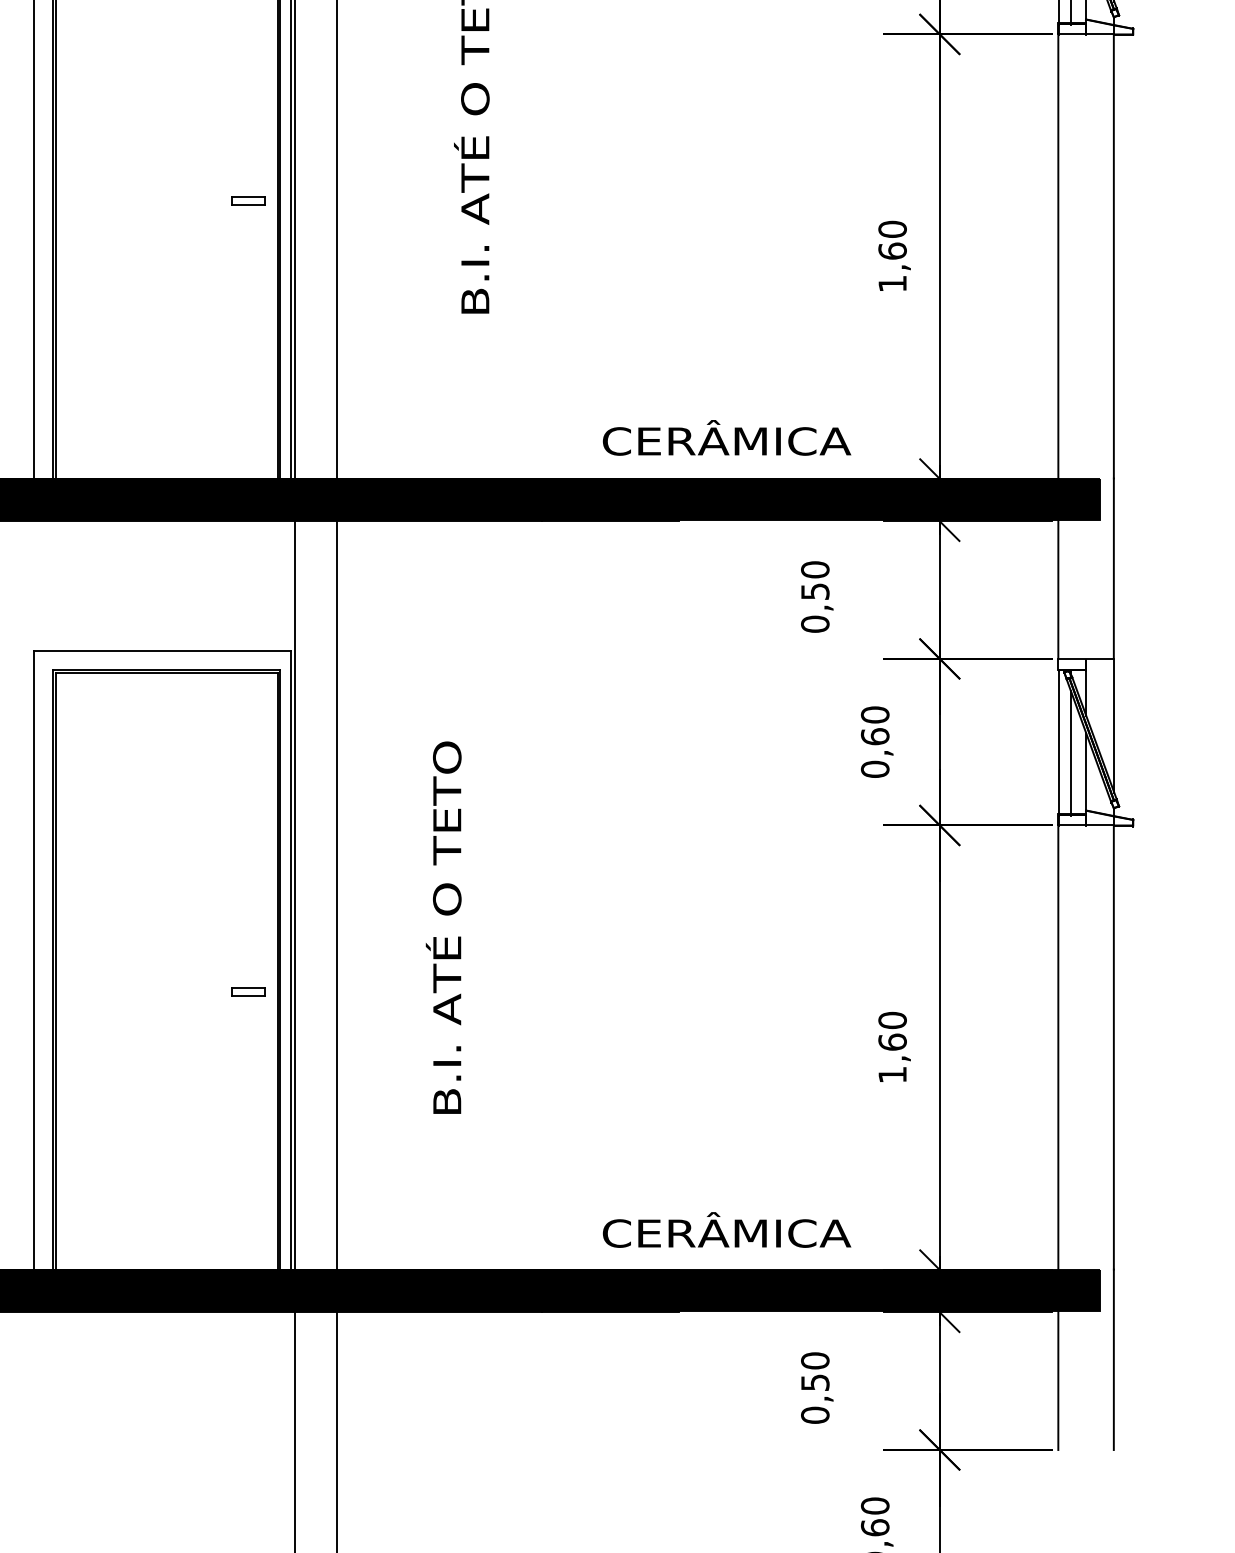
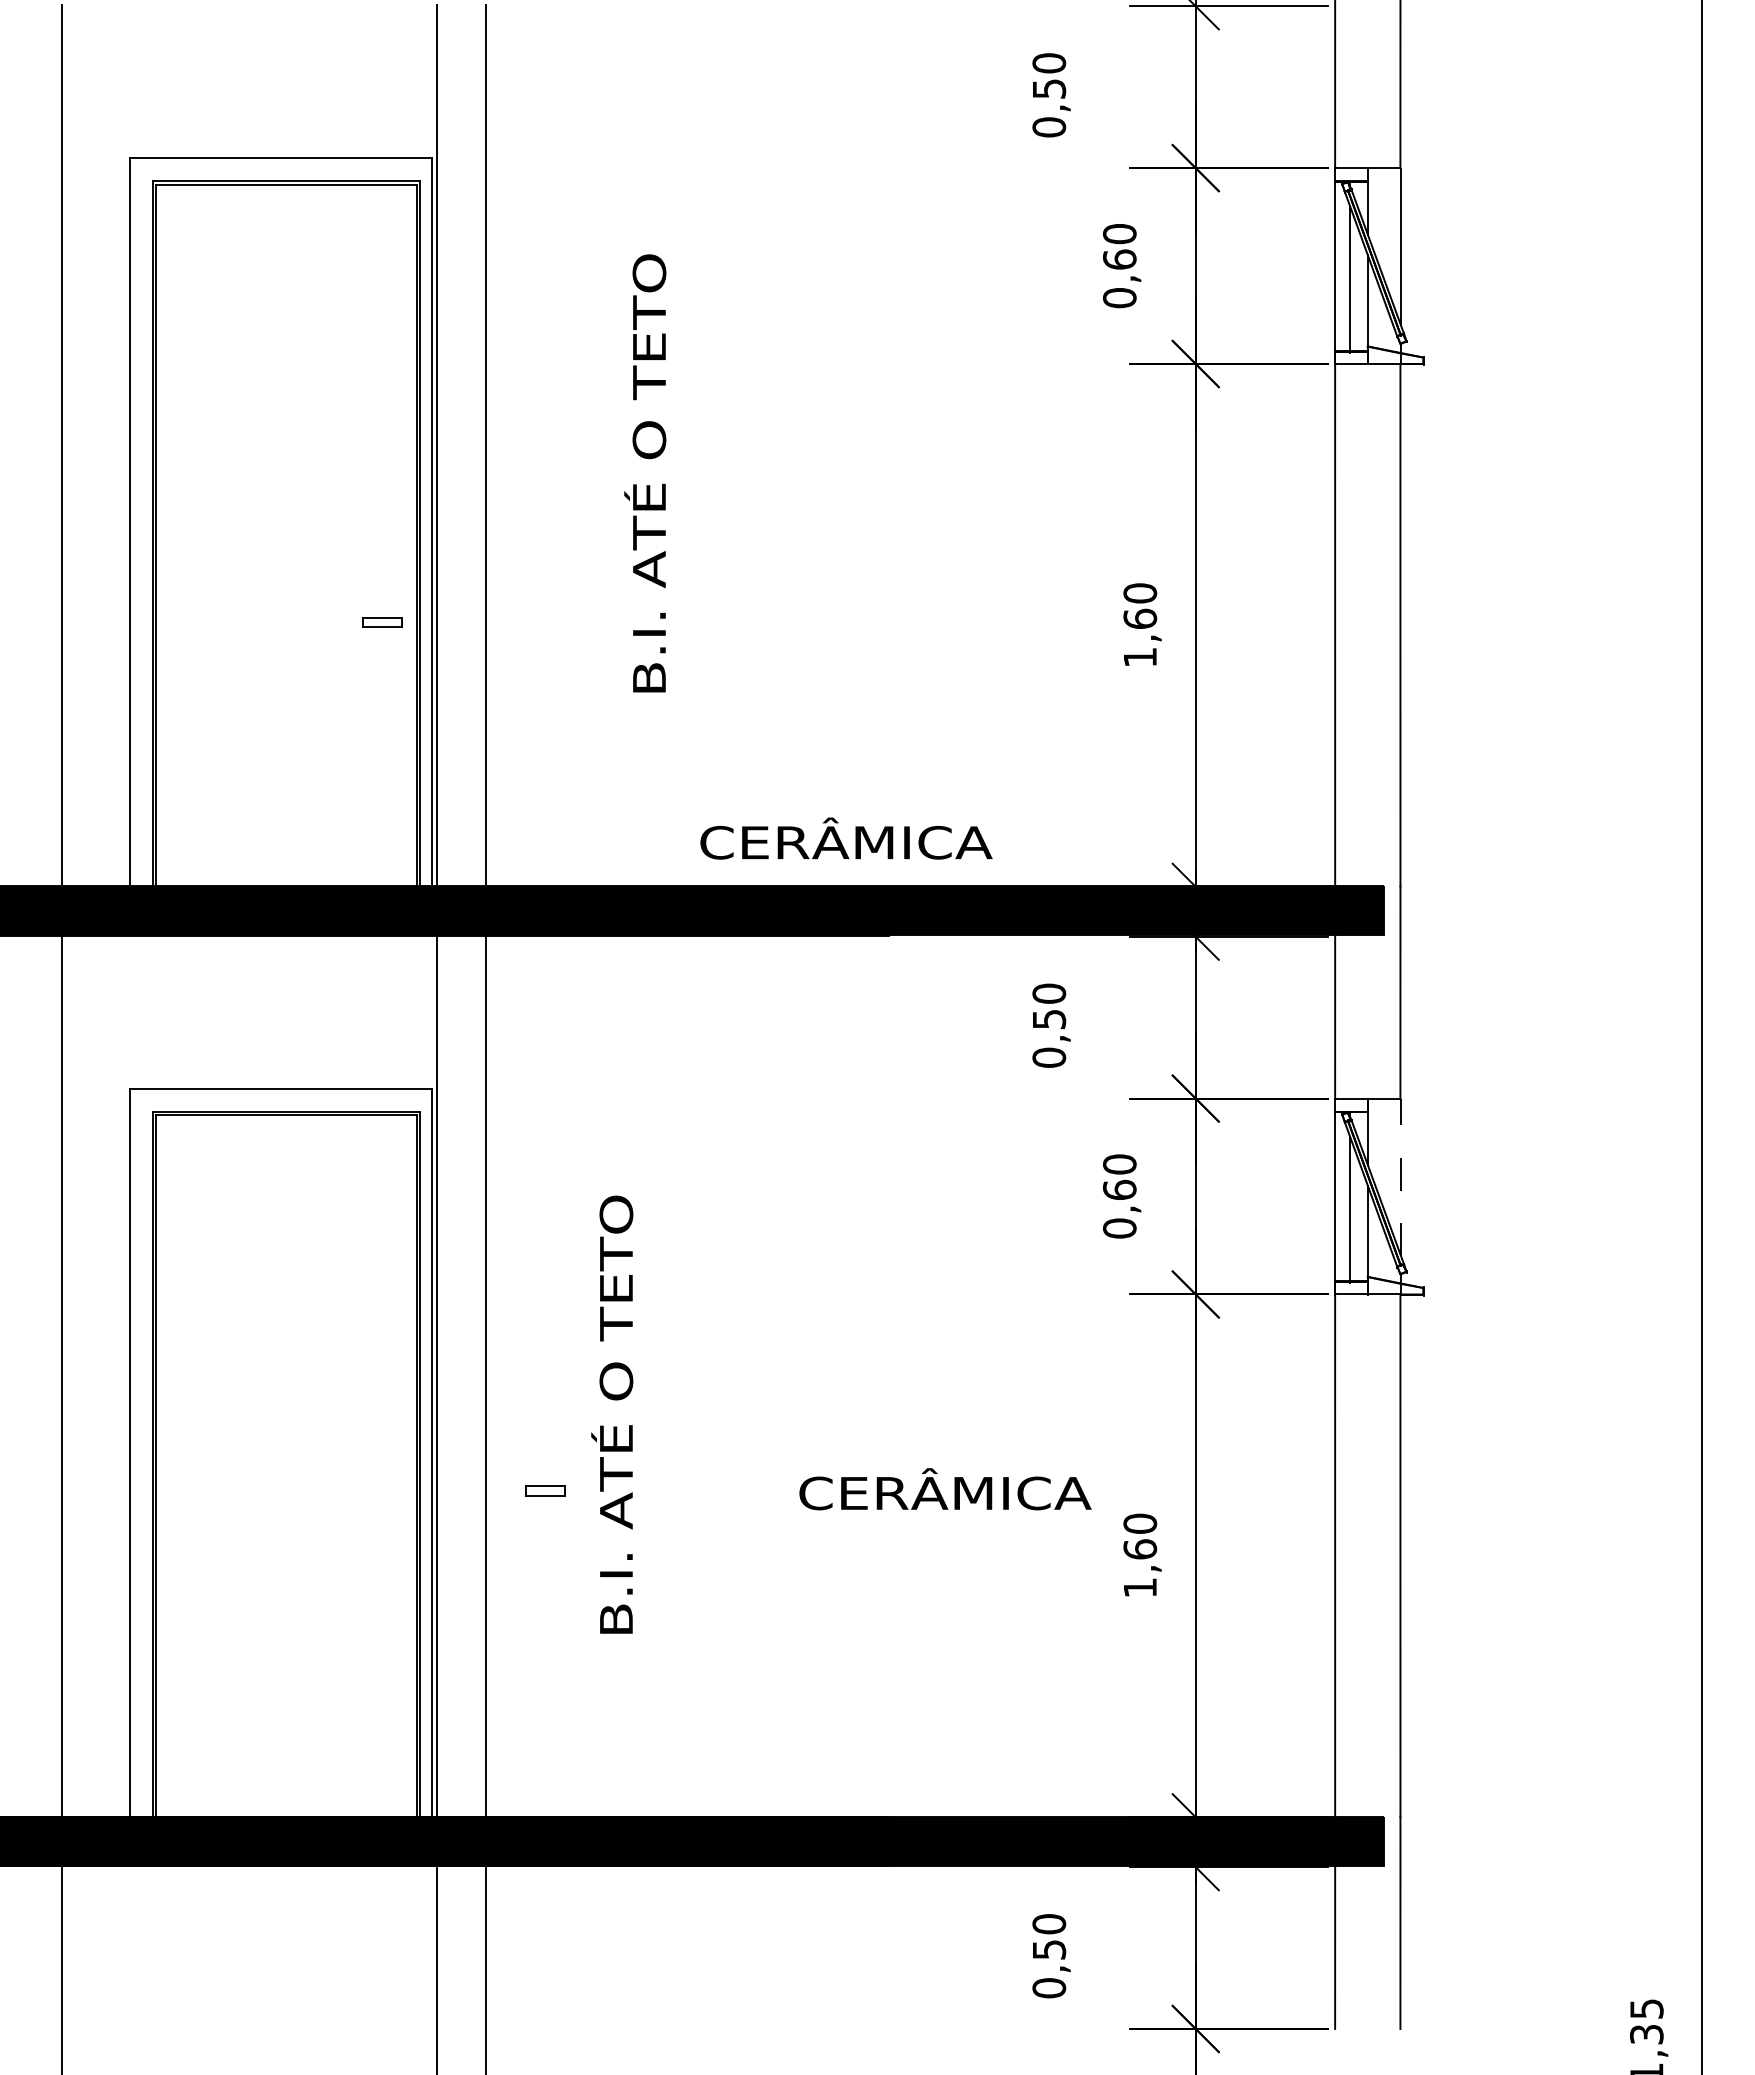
part: (248, 201) -> (382, 622), moved
text: (727, 437) -> (846, 838), moved
line: (1113, 726) -> (1400, 1177), solid -> dashed
part: (248, 992) -> (545, 1490), moved
text: (727, 1230) -> (945, 1489), moved

